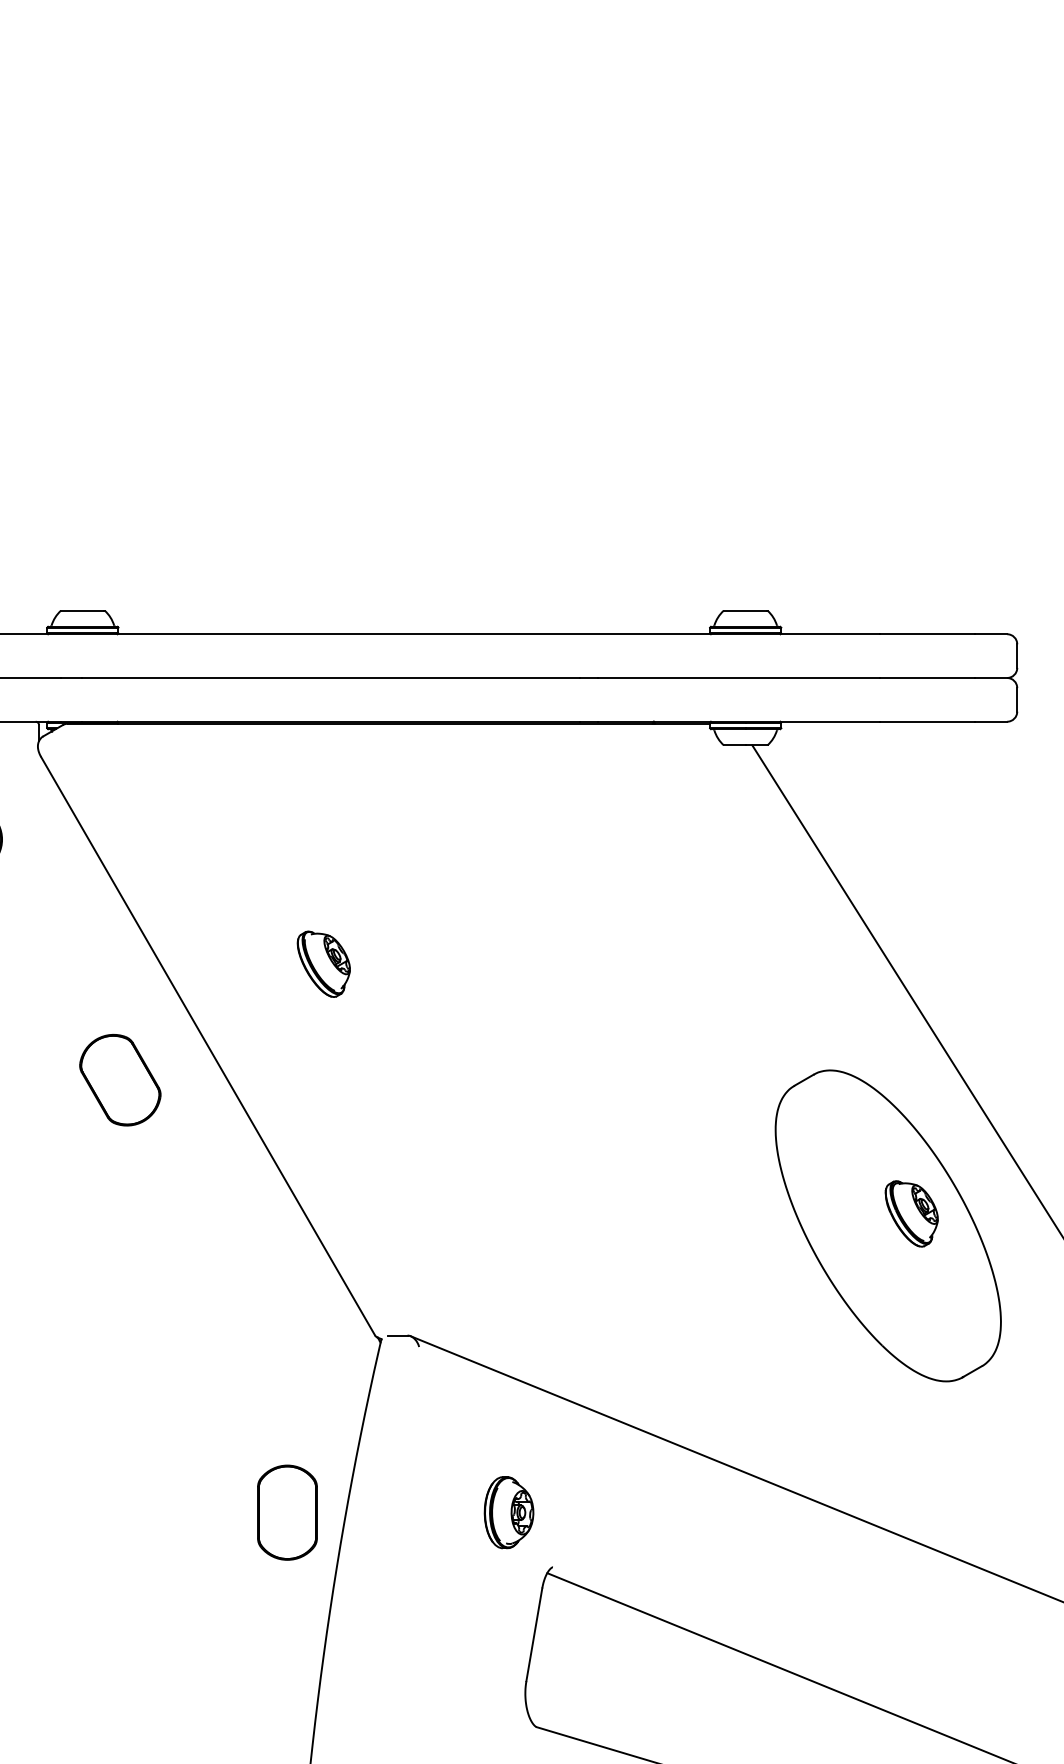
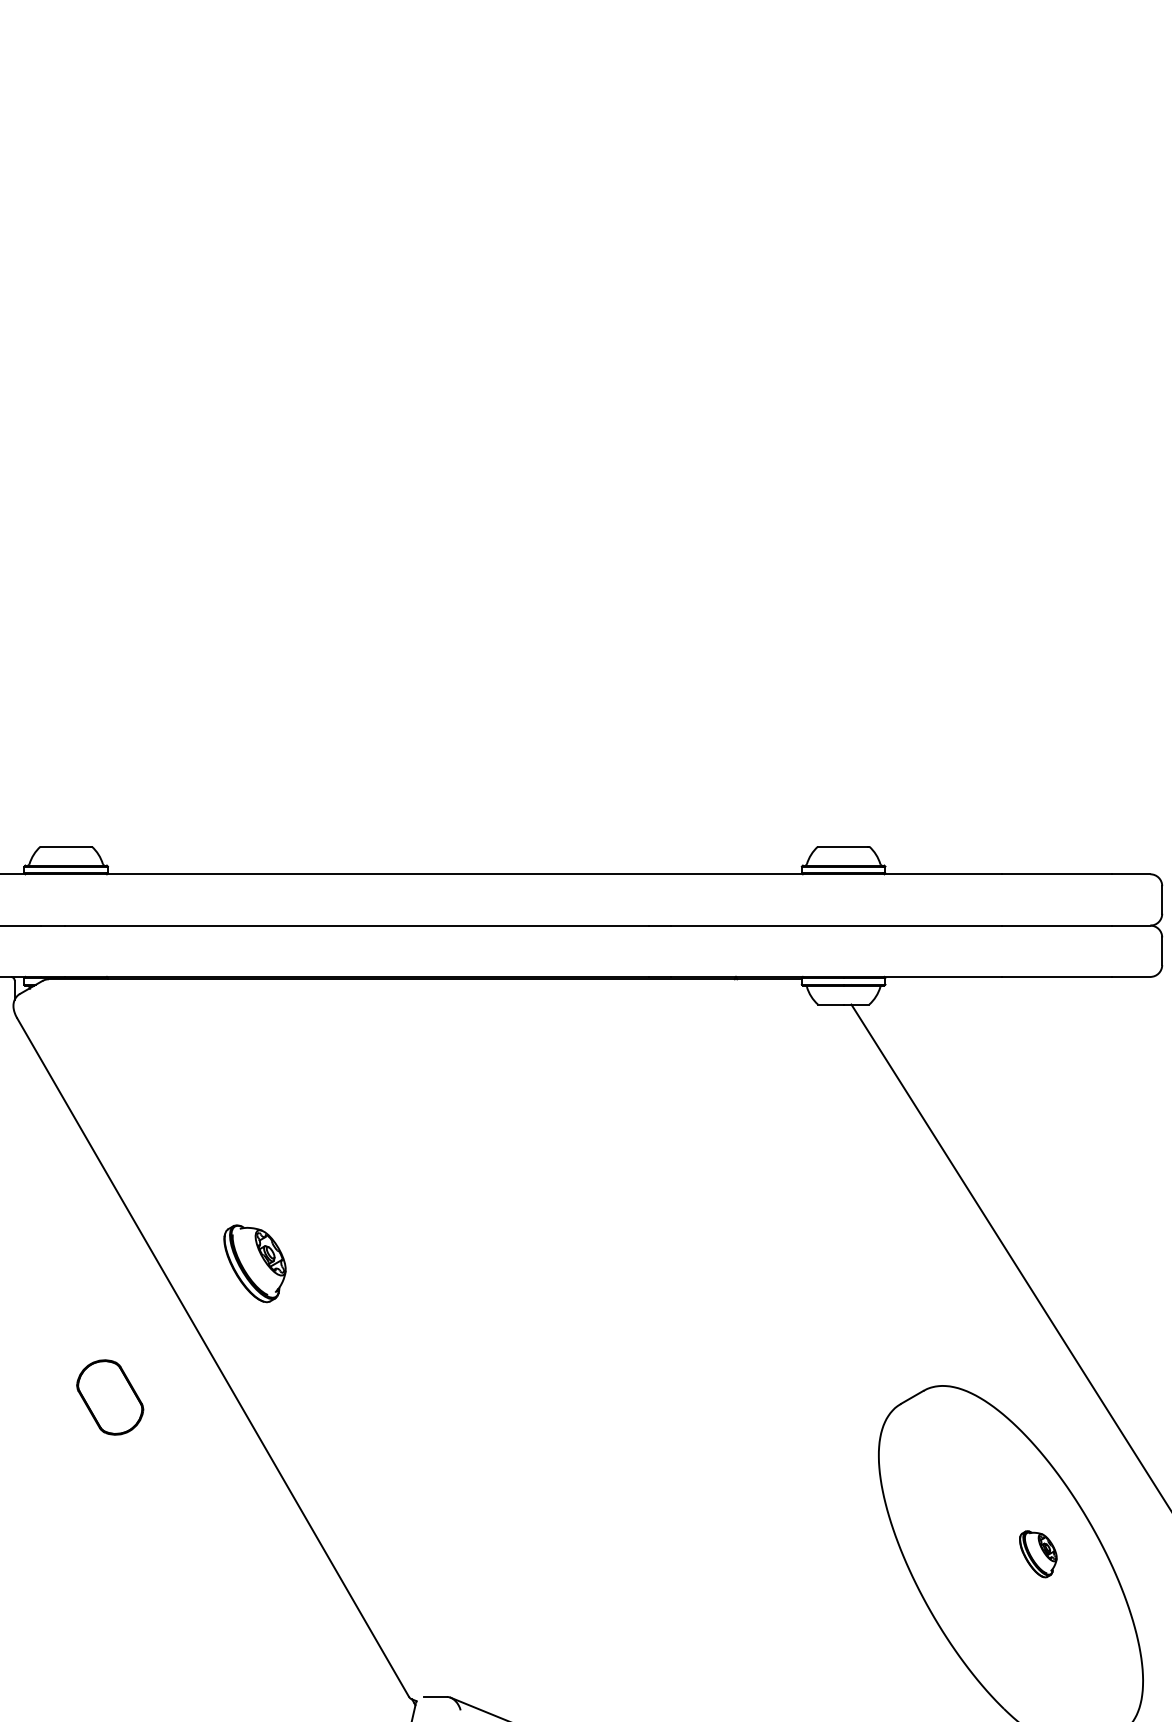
part: (323, 963) -> (254, 1262), moved
part: (120, 1080) -> (110, 1397), size x0.7
part: (911, 1213) -> (1038, 1553), size x0.6

